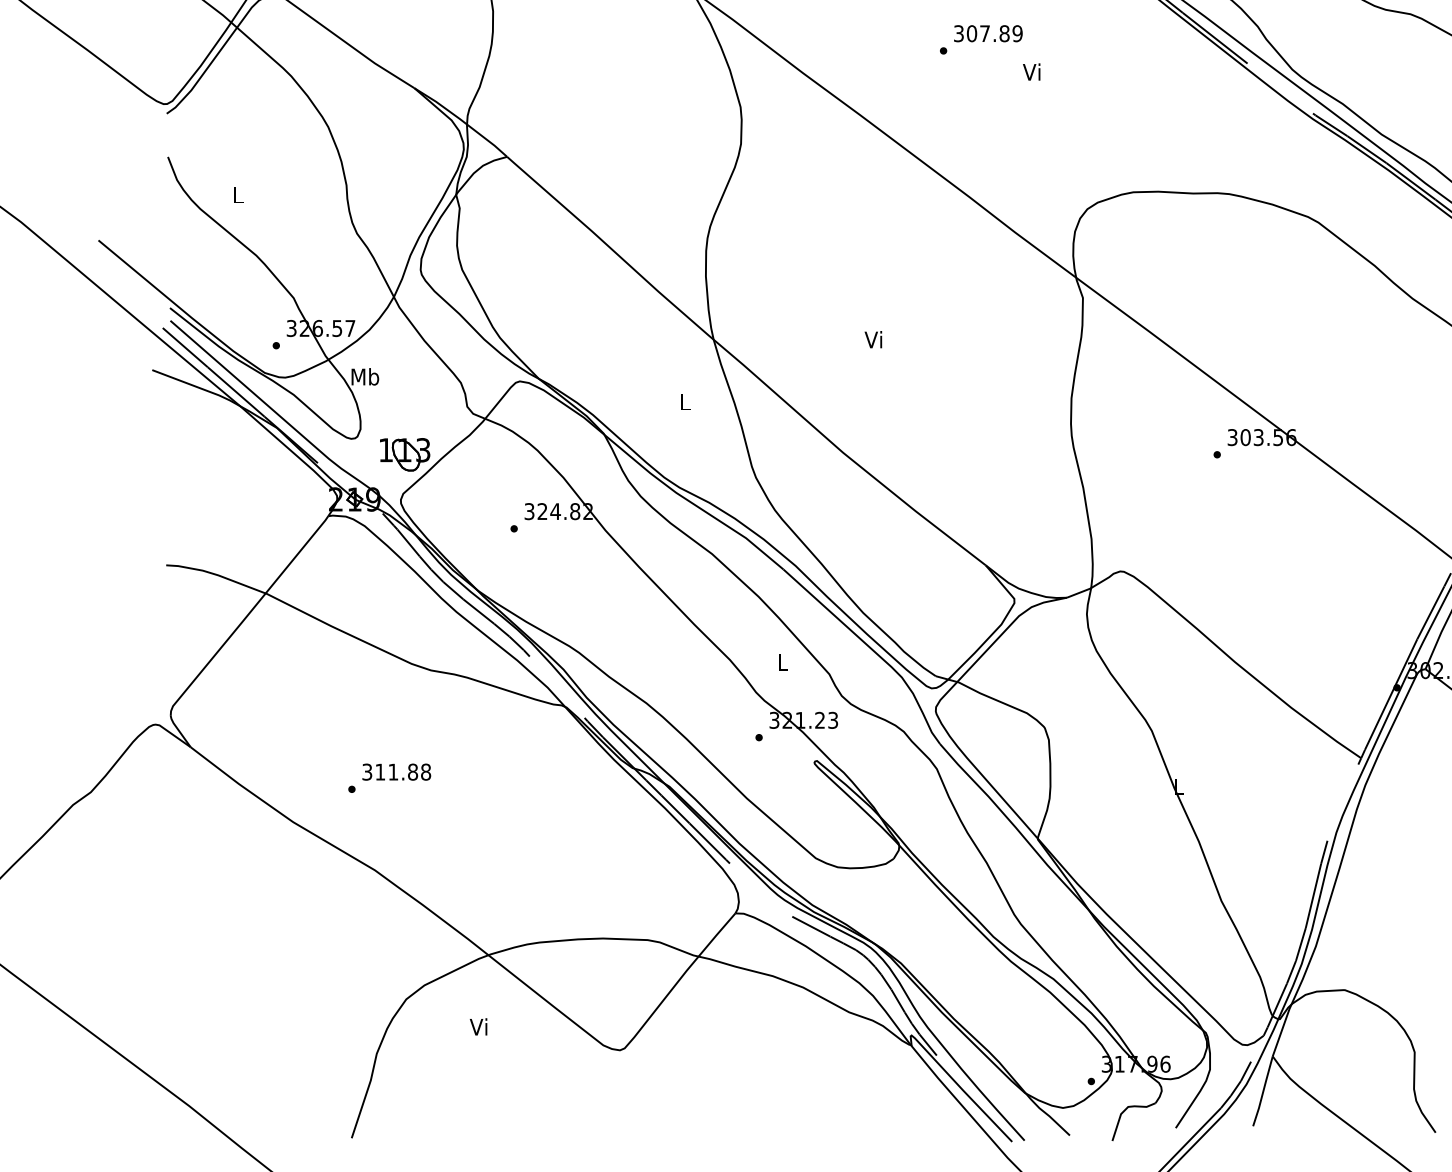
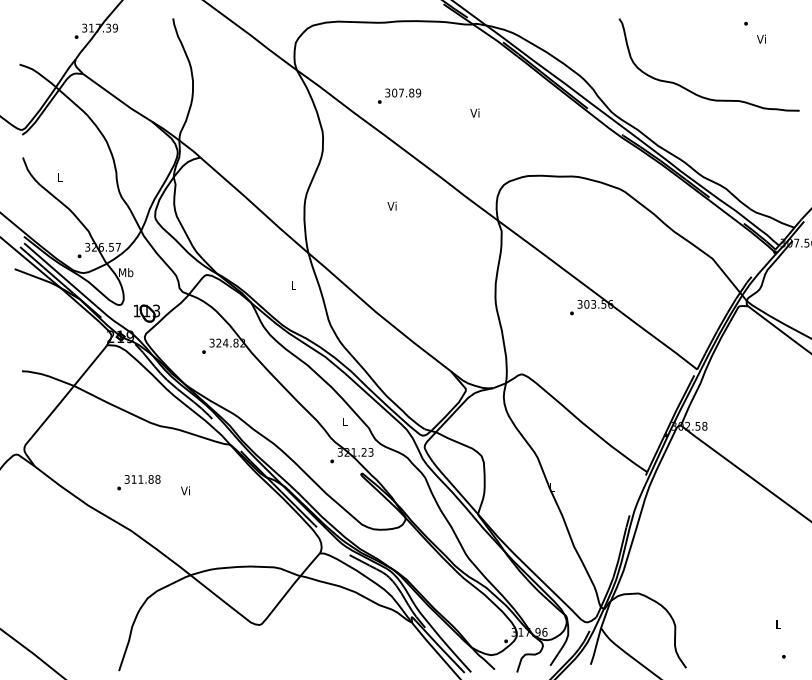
text: (981, 38) -> (399, 95), moved
text: (872, 338) -> (391, 205), moved
text: (478, 1026) -> (185, 490), moved

